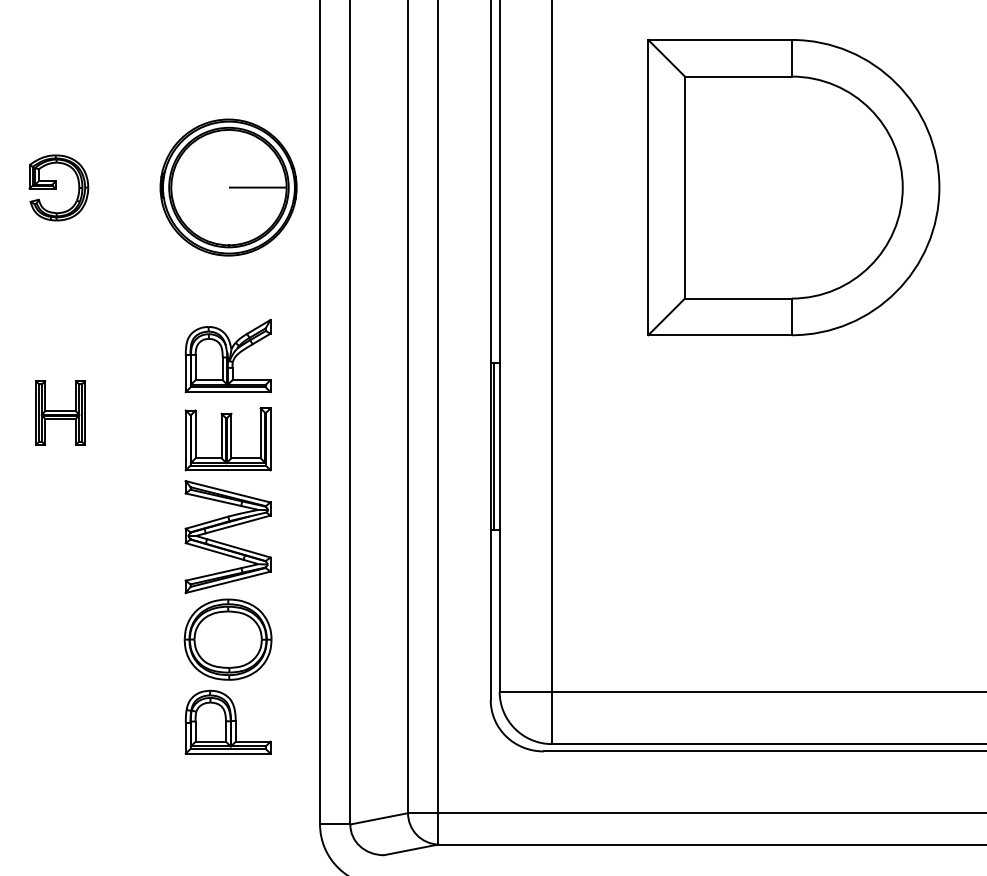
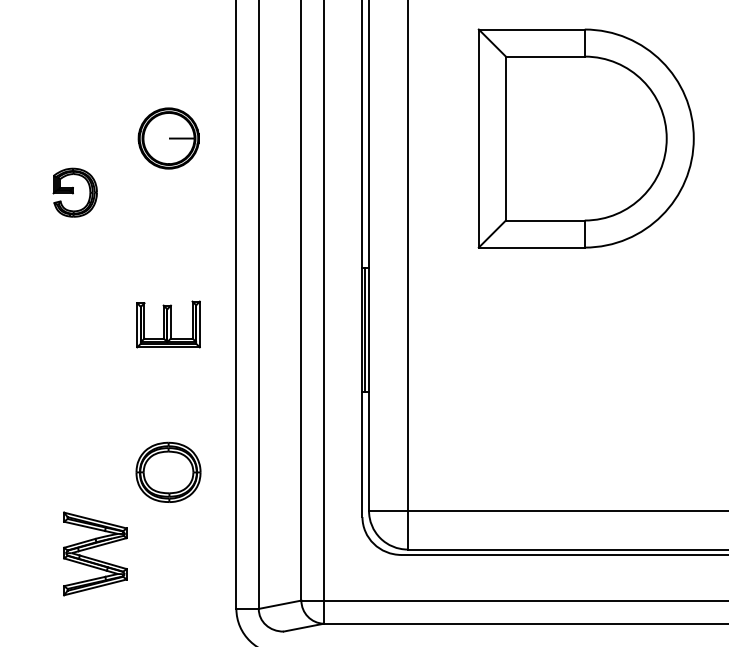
part: (58, 187) -> (75, 192), moved
part: (228, 187) -> (168, 138), size x0.6
part: (227, 355) -> (168, 262), removed
part: (60, 412) -> (44, 304), removed
part: (226, 543) -> (94, 558), moved
part: (227, 721) -> (168, 532), removed

